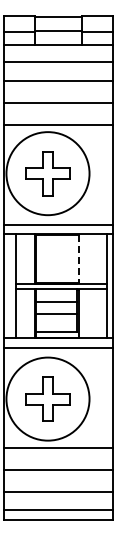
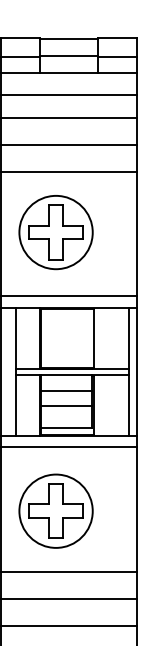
circle: (47, 173) -> (55, 232), size x0.71
line: (78, 259) -> (93, 338), dashed -> solid
circle: (47, 398) -> (55, 510), size x0.71

